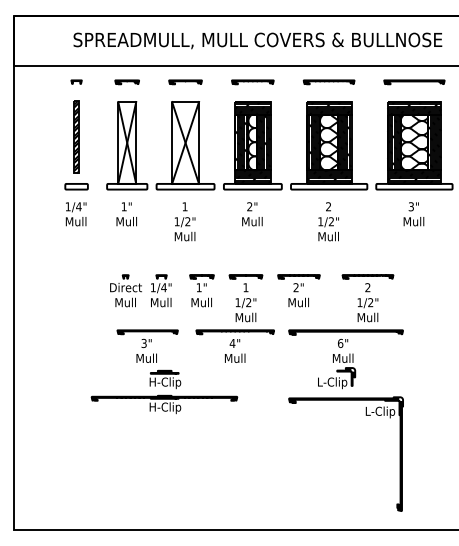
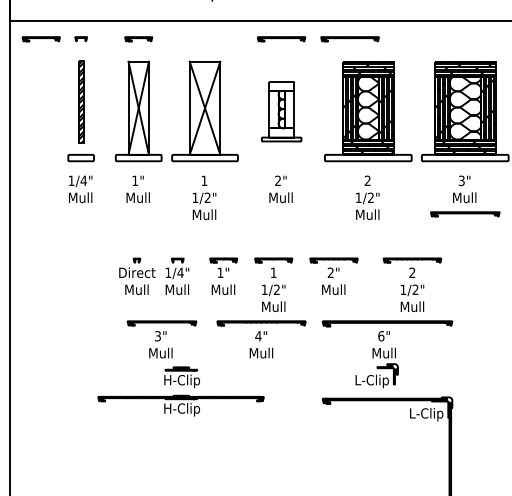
part: (185, 82) -> (41, 39), moved
part: (328, 82) -> (349, 39), moved
part: (414, 82) -> (465, 214), moved
part: (252, 145) -> (281, 111), size x0.6

